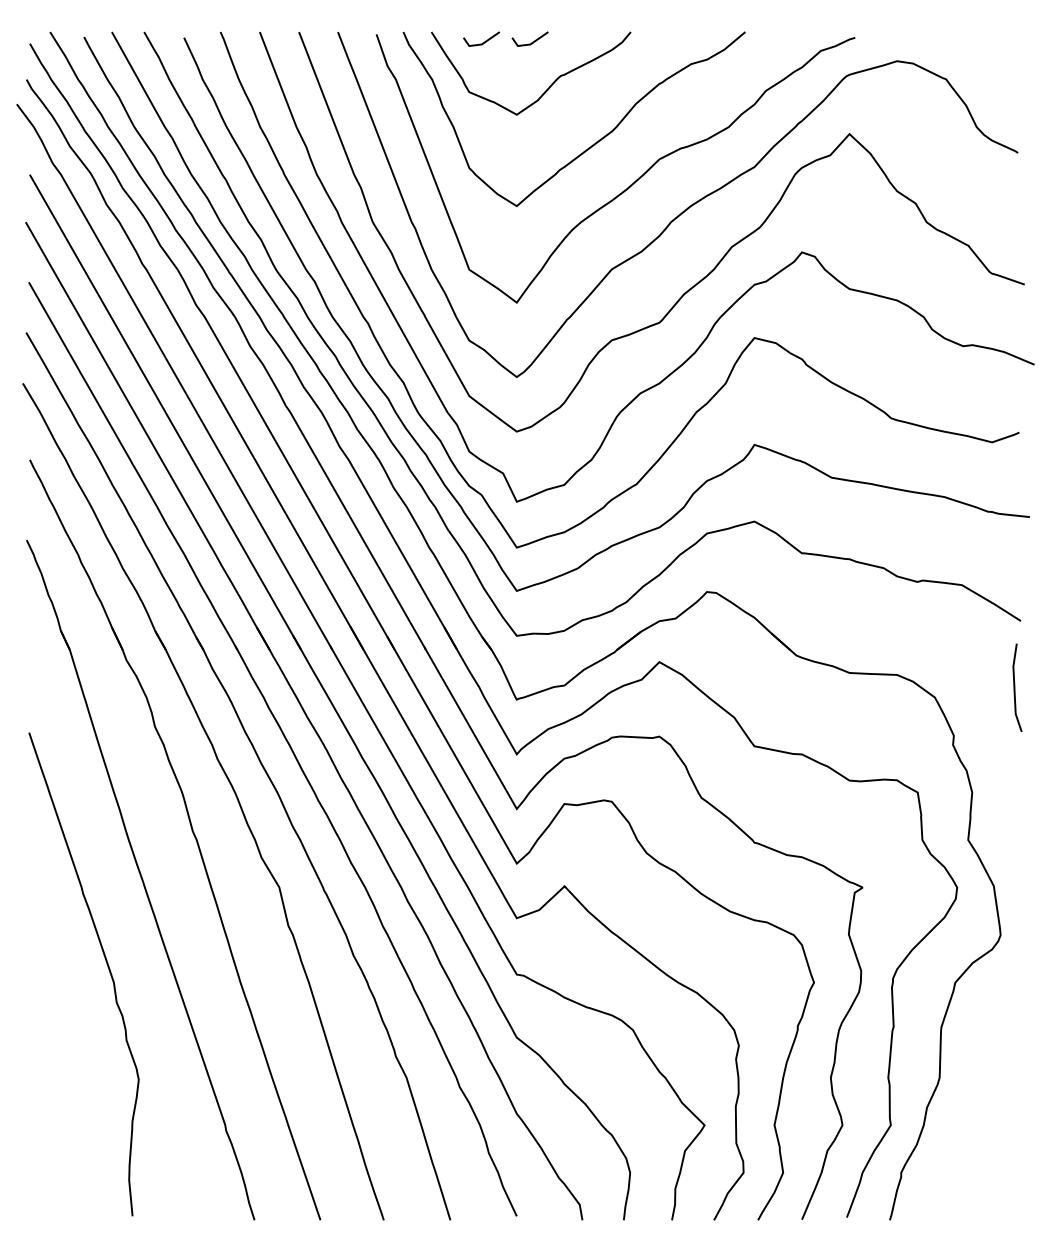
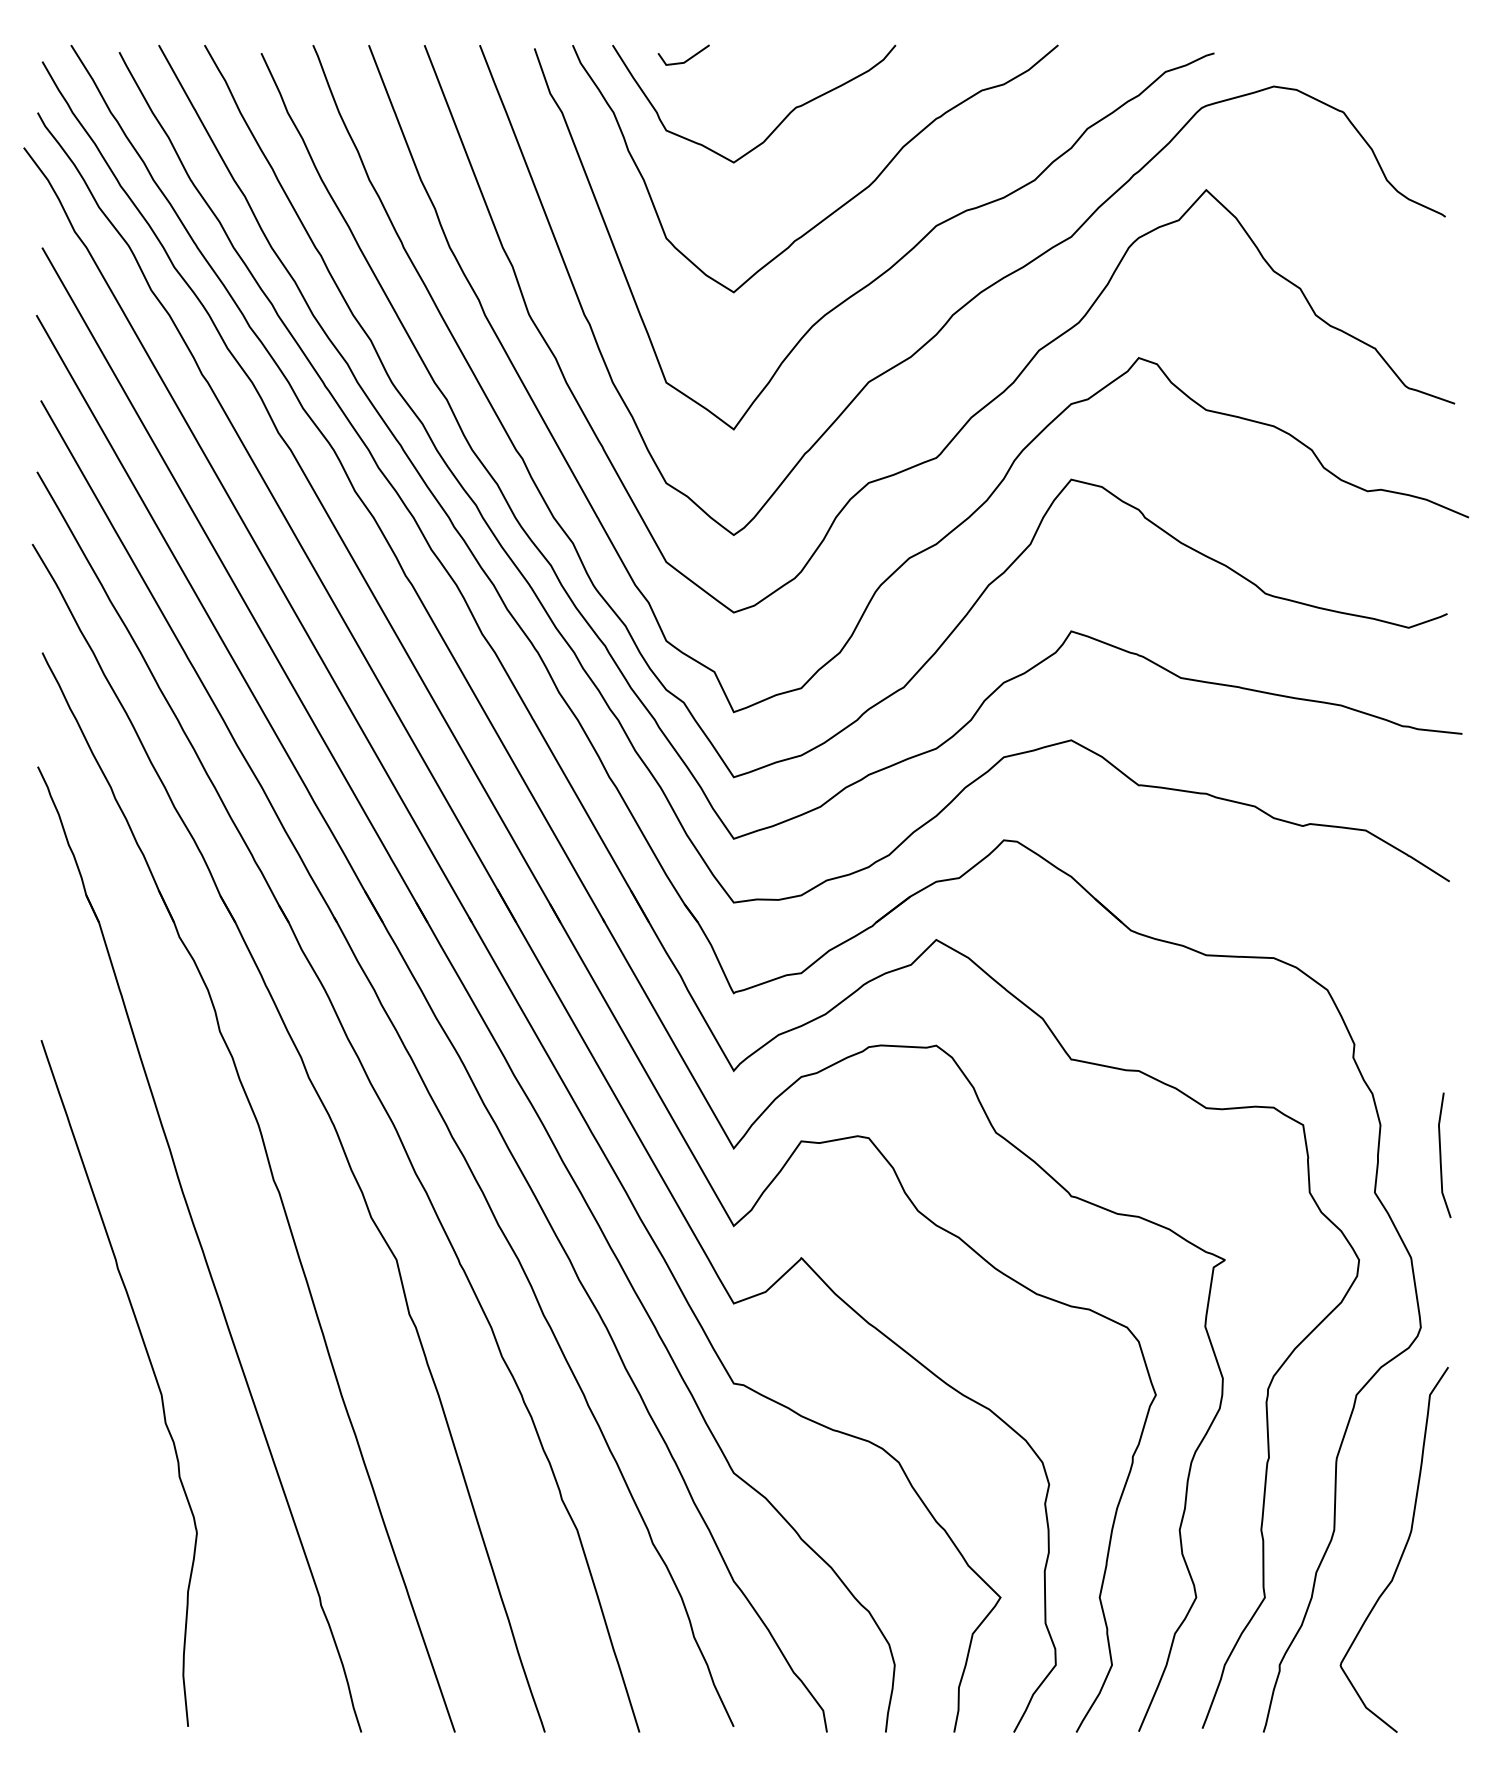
line: (531, 42) -> (754, 60), removed
curve: (1015, 687) -> (1441, 1155), moved
curve: (987, 1094) -> (1401, 1553), added

